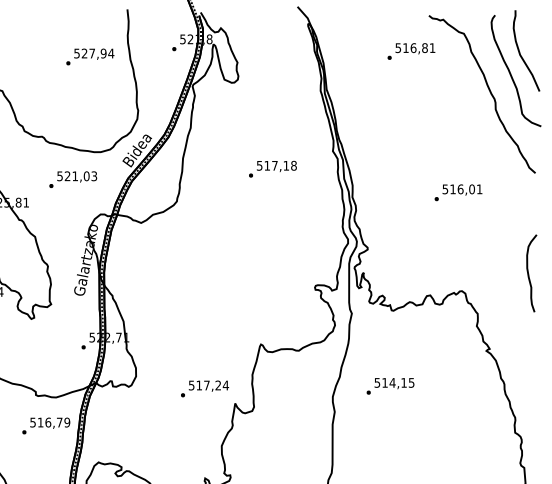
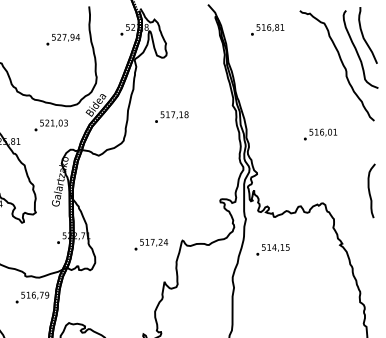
text: (411, 50) -> (267, 29), moved
text: (272, 168) -> (171, 116), moved
text: (389, 385) -> (272, 249), moved
text: (205, 388) -> (151, 244), moved

